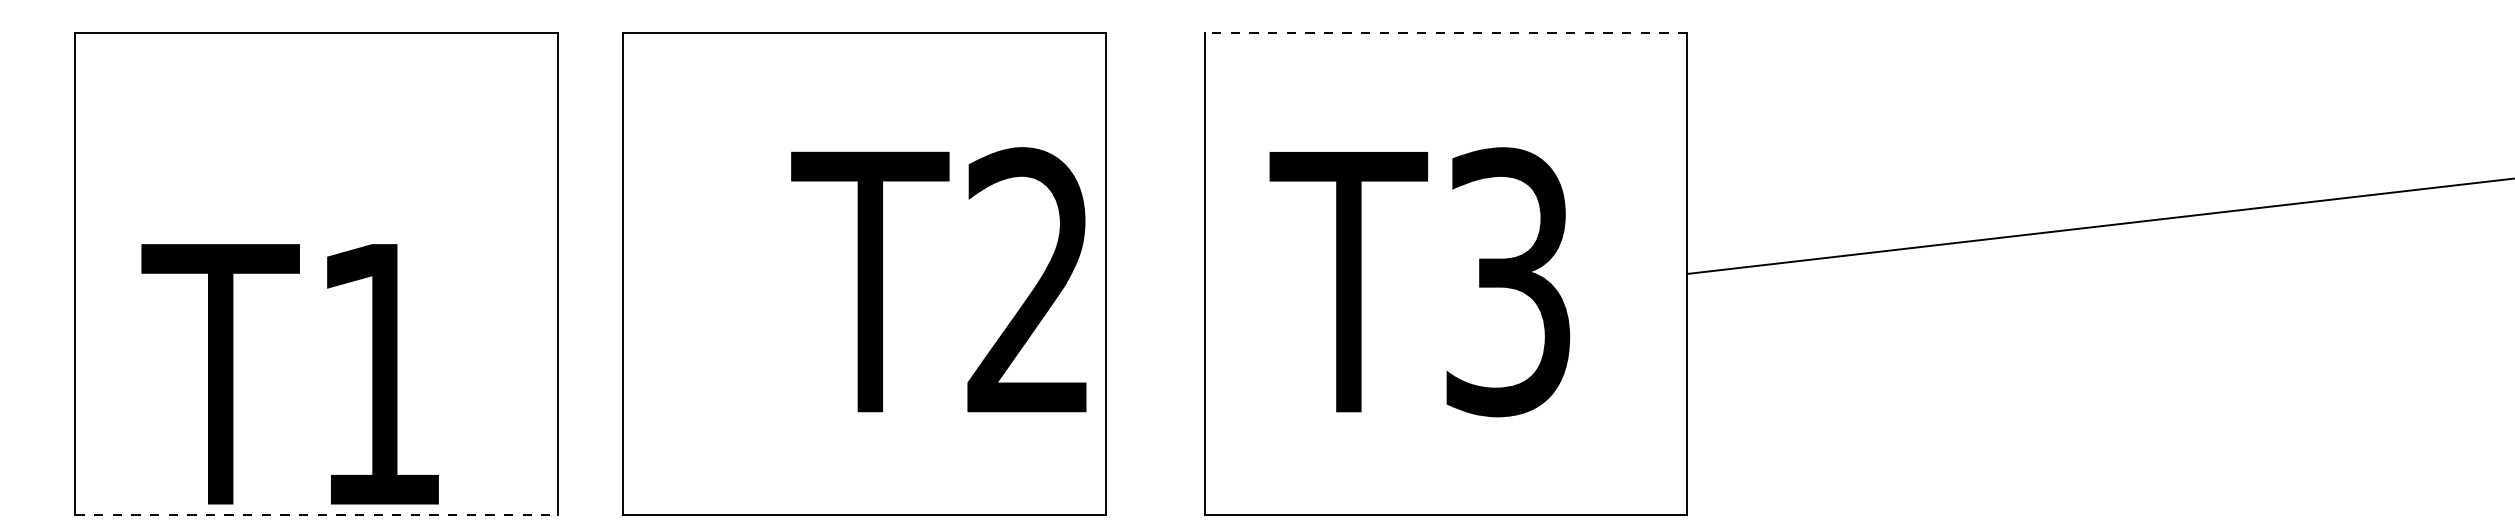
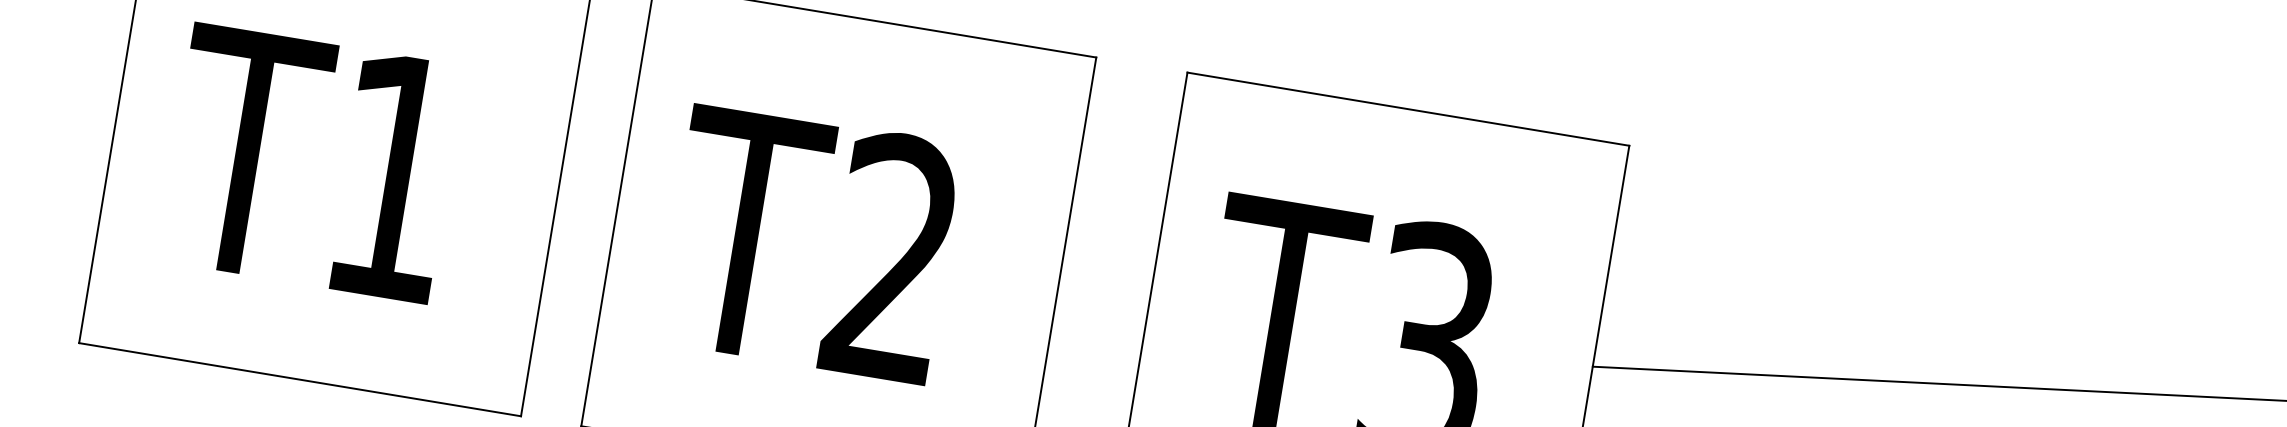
line: (1445, 32) -> (1407, 108), dashed -> solid
text: (938, 279) -> (809, 242), moved
text: (289, 374) -> (310, 163), moved
line: (316, 515) -> (300, 380), dashed -> solid

